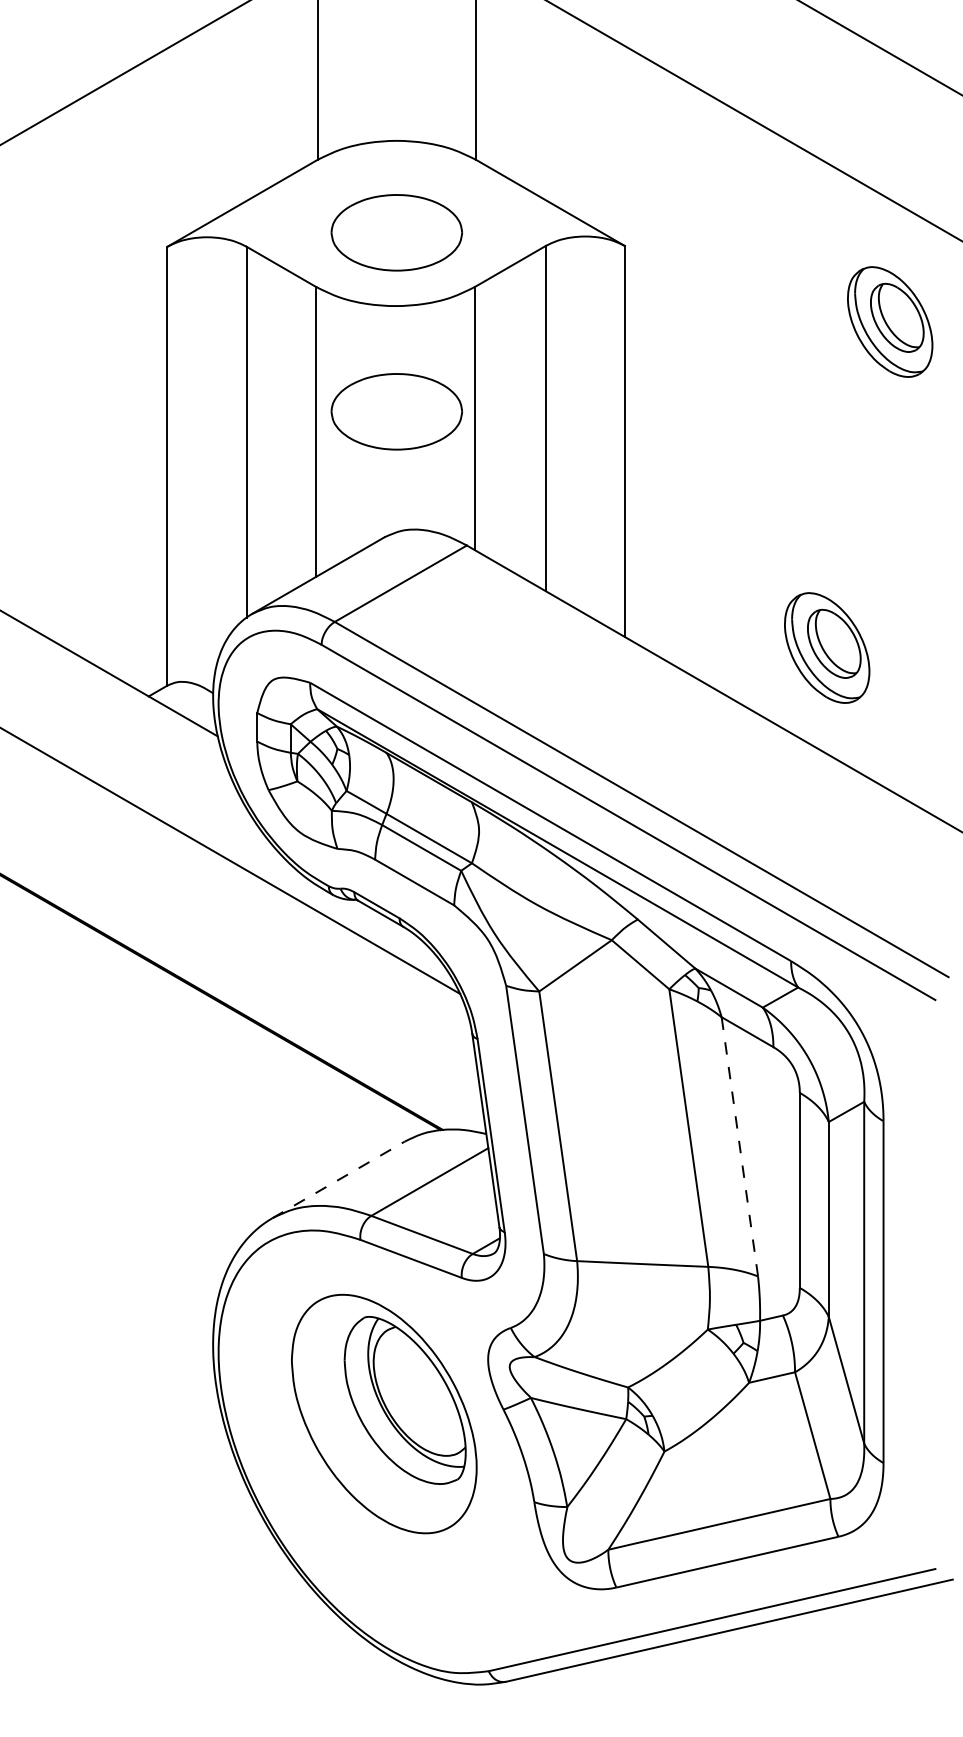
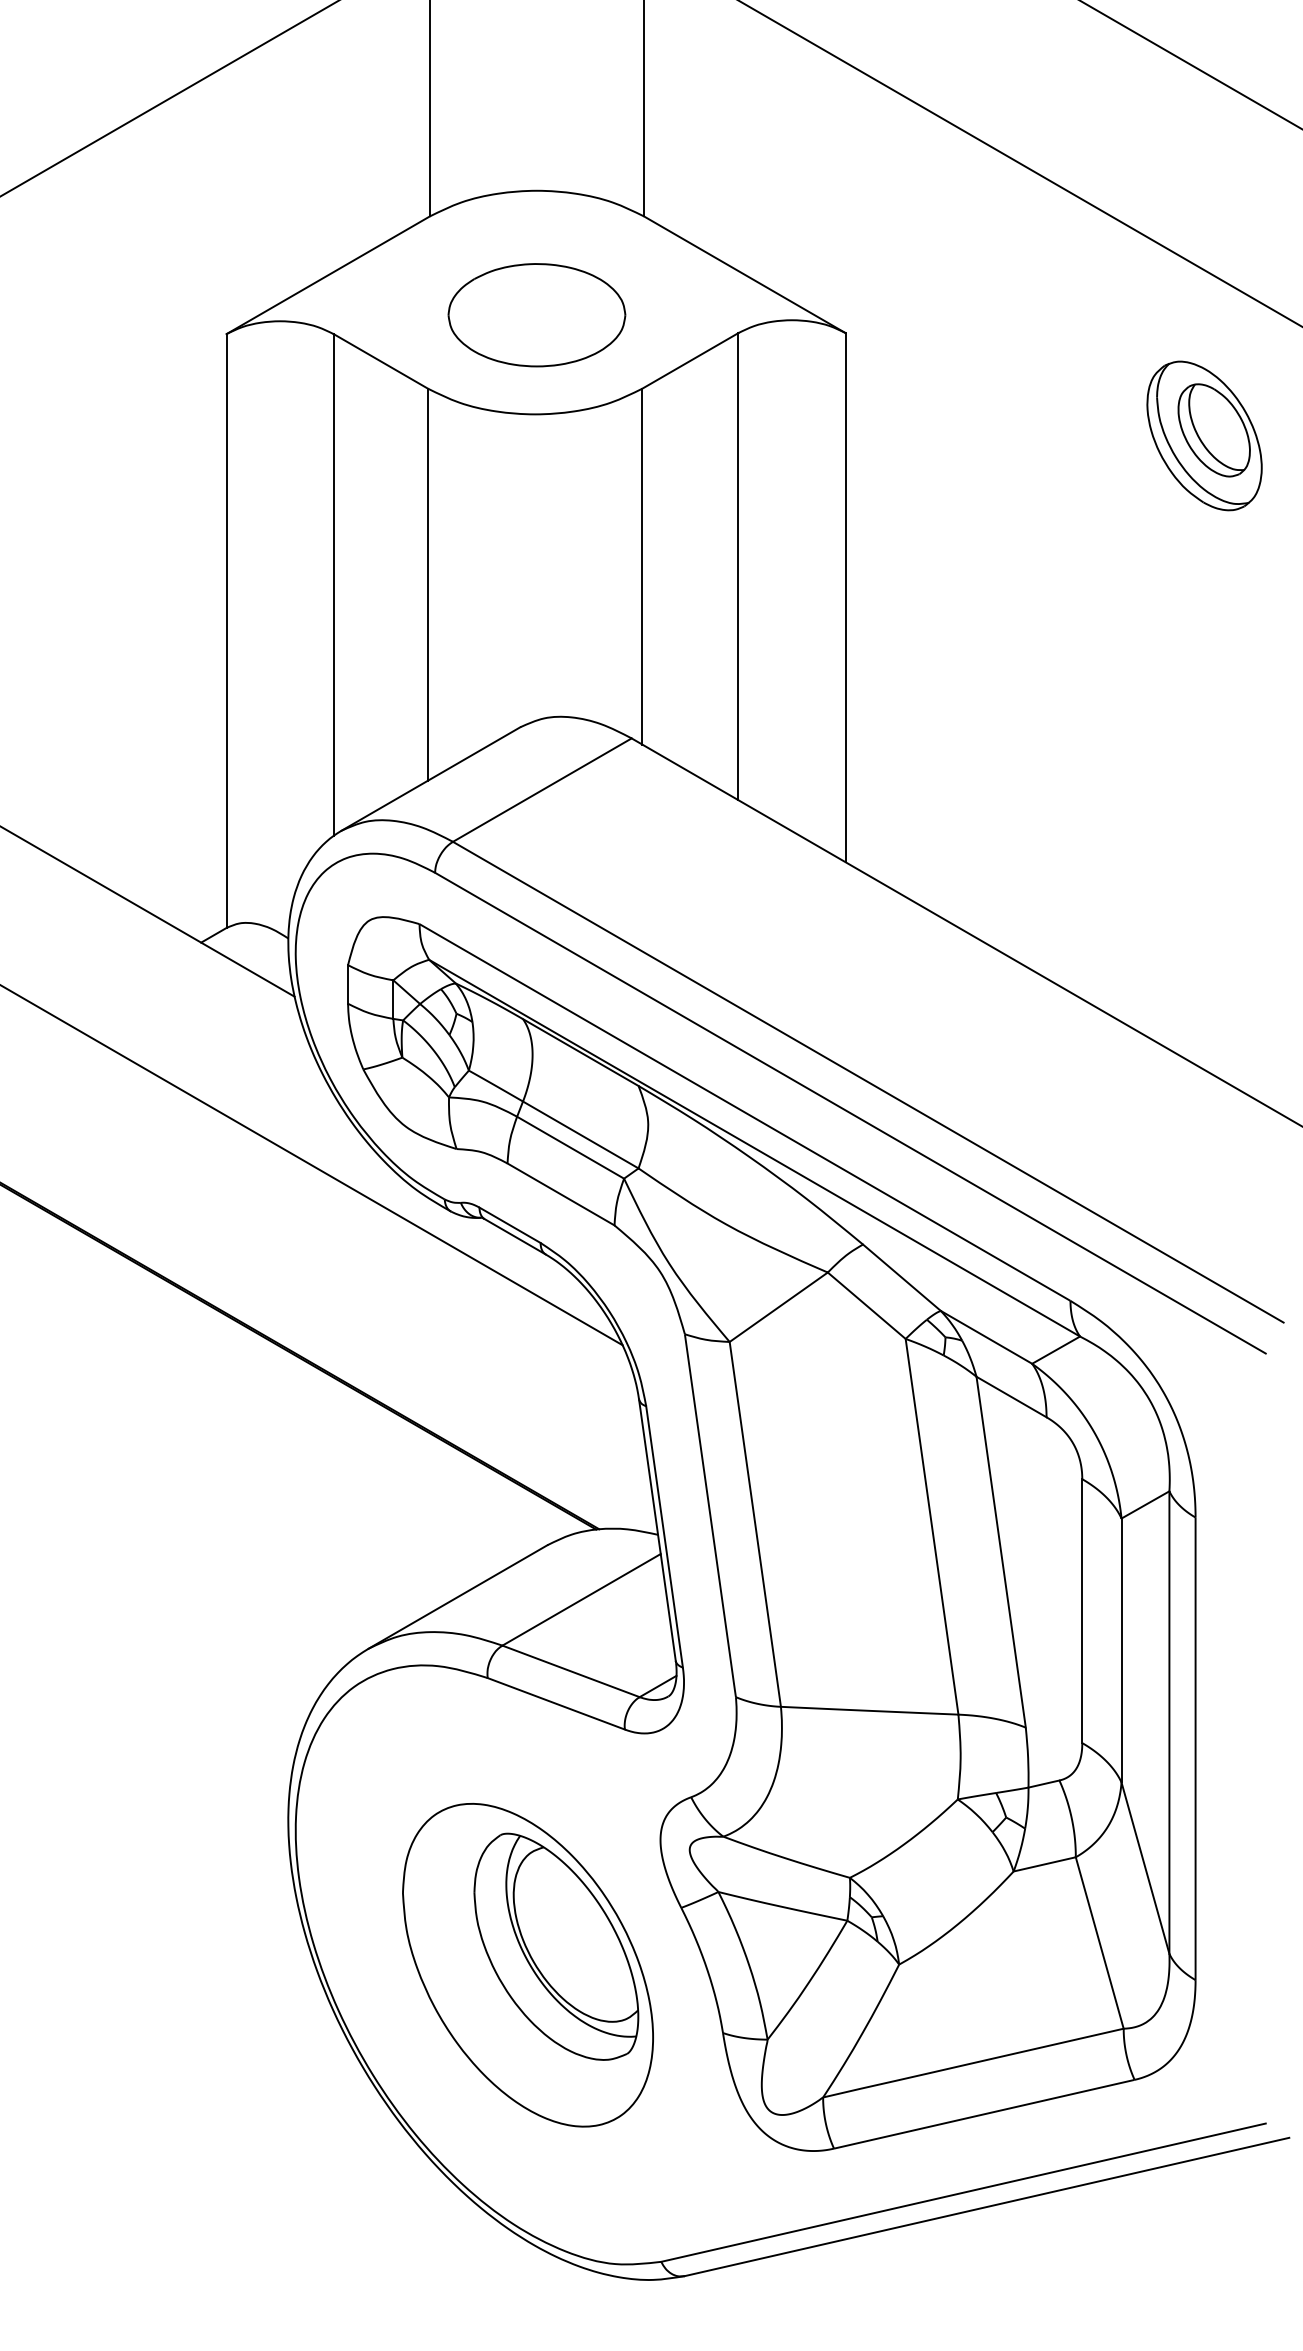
part: (396, 411) -> (536, 557), removed
part: (827, 647) -> (1119, 876), removed
line: (739, 1146) -> (1000, 1551), dashed -> solid
line: (338, 1179) -> (457, 1596), dashed -> solid
part: (384, 1413) -> (528, 1964), moved

